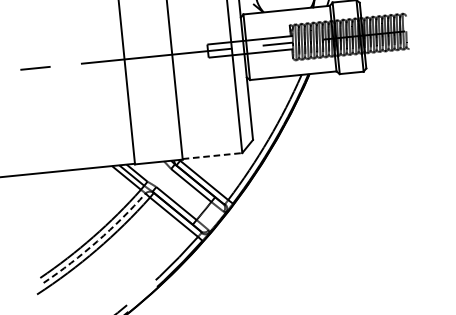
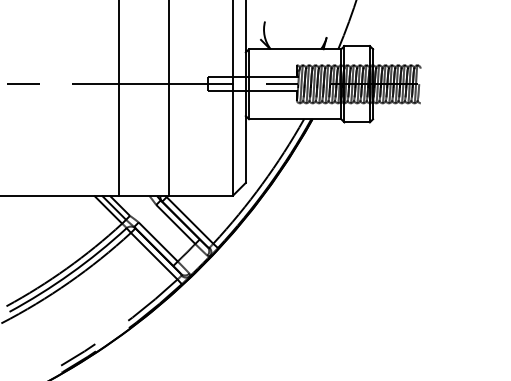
line: (212, 155) -> (201, 195), dashed -> solid
arc: (97, 241) -> (70, 273), dashed -> solid

